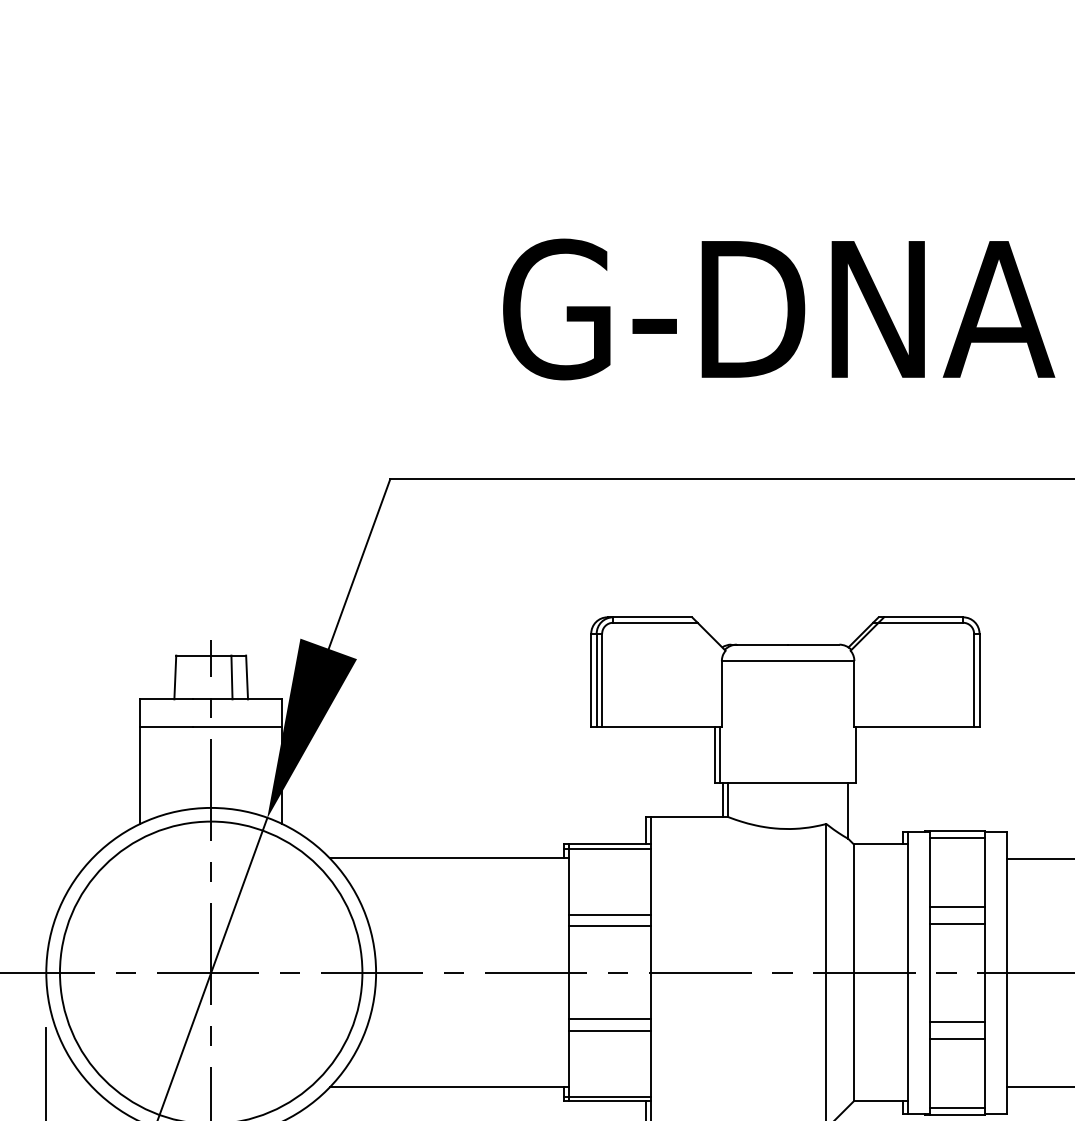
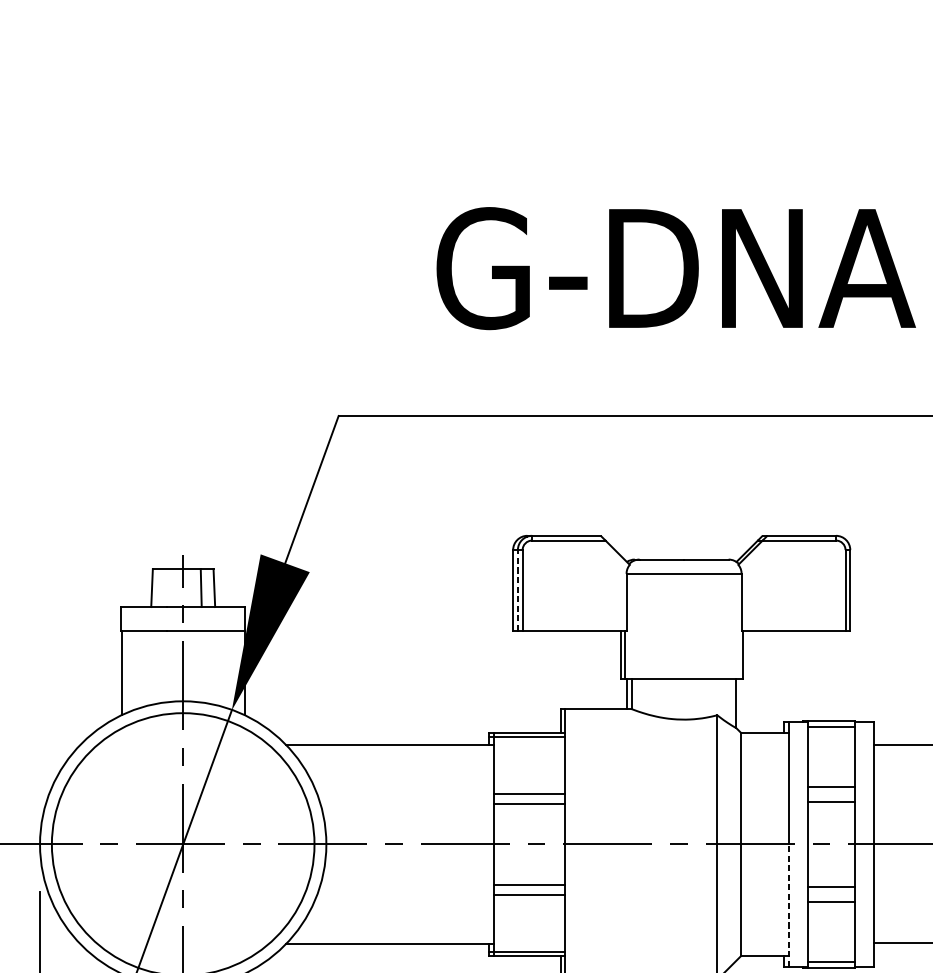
line: (596, 679) -> (517, 589), solid -> dashed
line: (908, 1042) -> (788, 904), solid -> dashed

